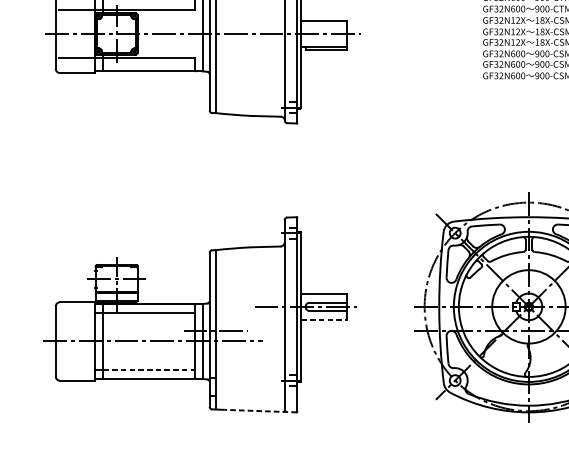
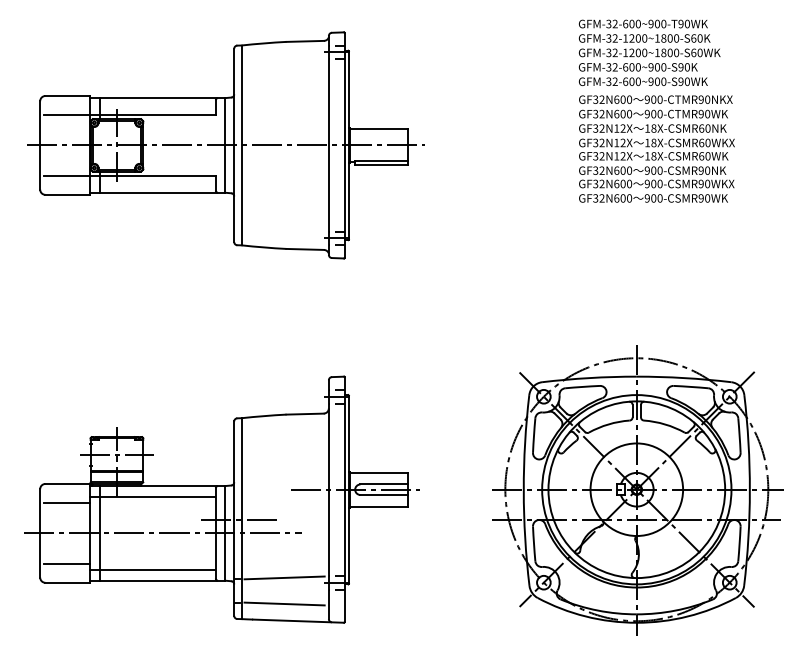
line: (76, 317) -> (66, 502), added
line: (324, 320) -> (378, 506), dashed -> solid
line: (76, 365) -> (66, 563), added
line: (148, 370) -> (157, 569), dashed -> solid
line: (249, 376) -> (284, 577), added
line: (249, 397) -> (284, 603), added
line: (260, 411) -> (298, 621), dashed -> solid

